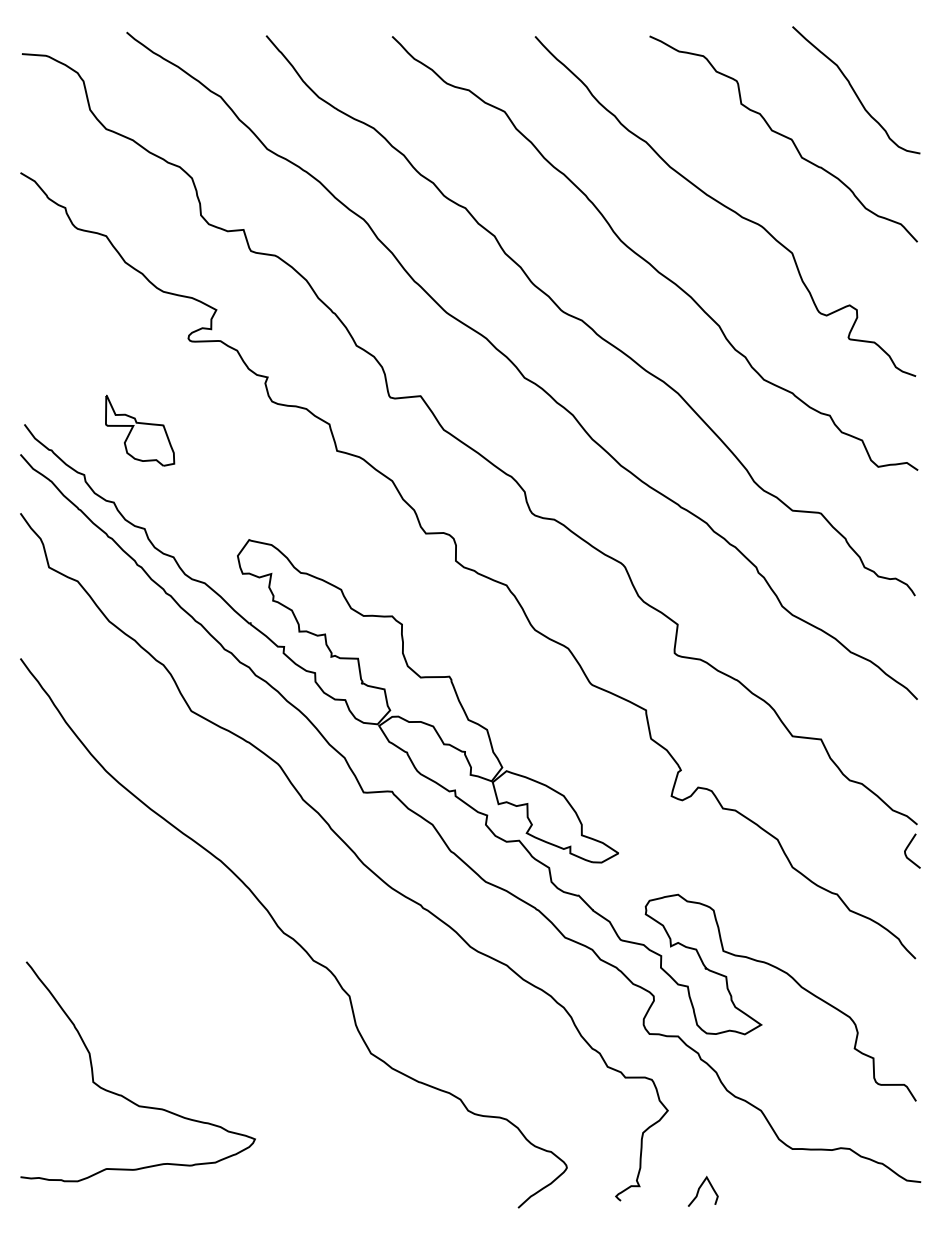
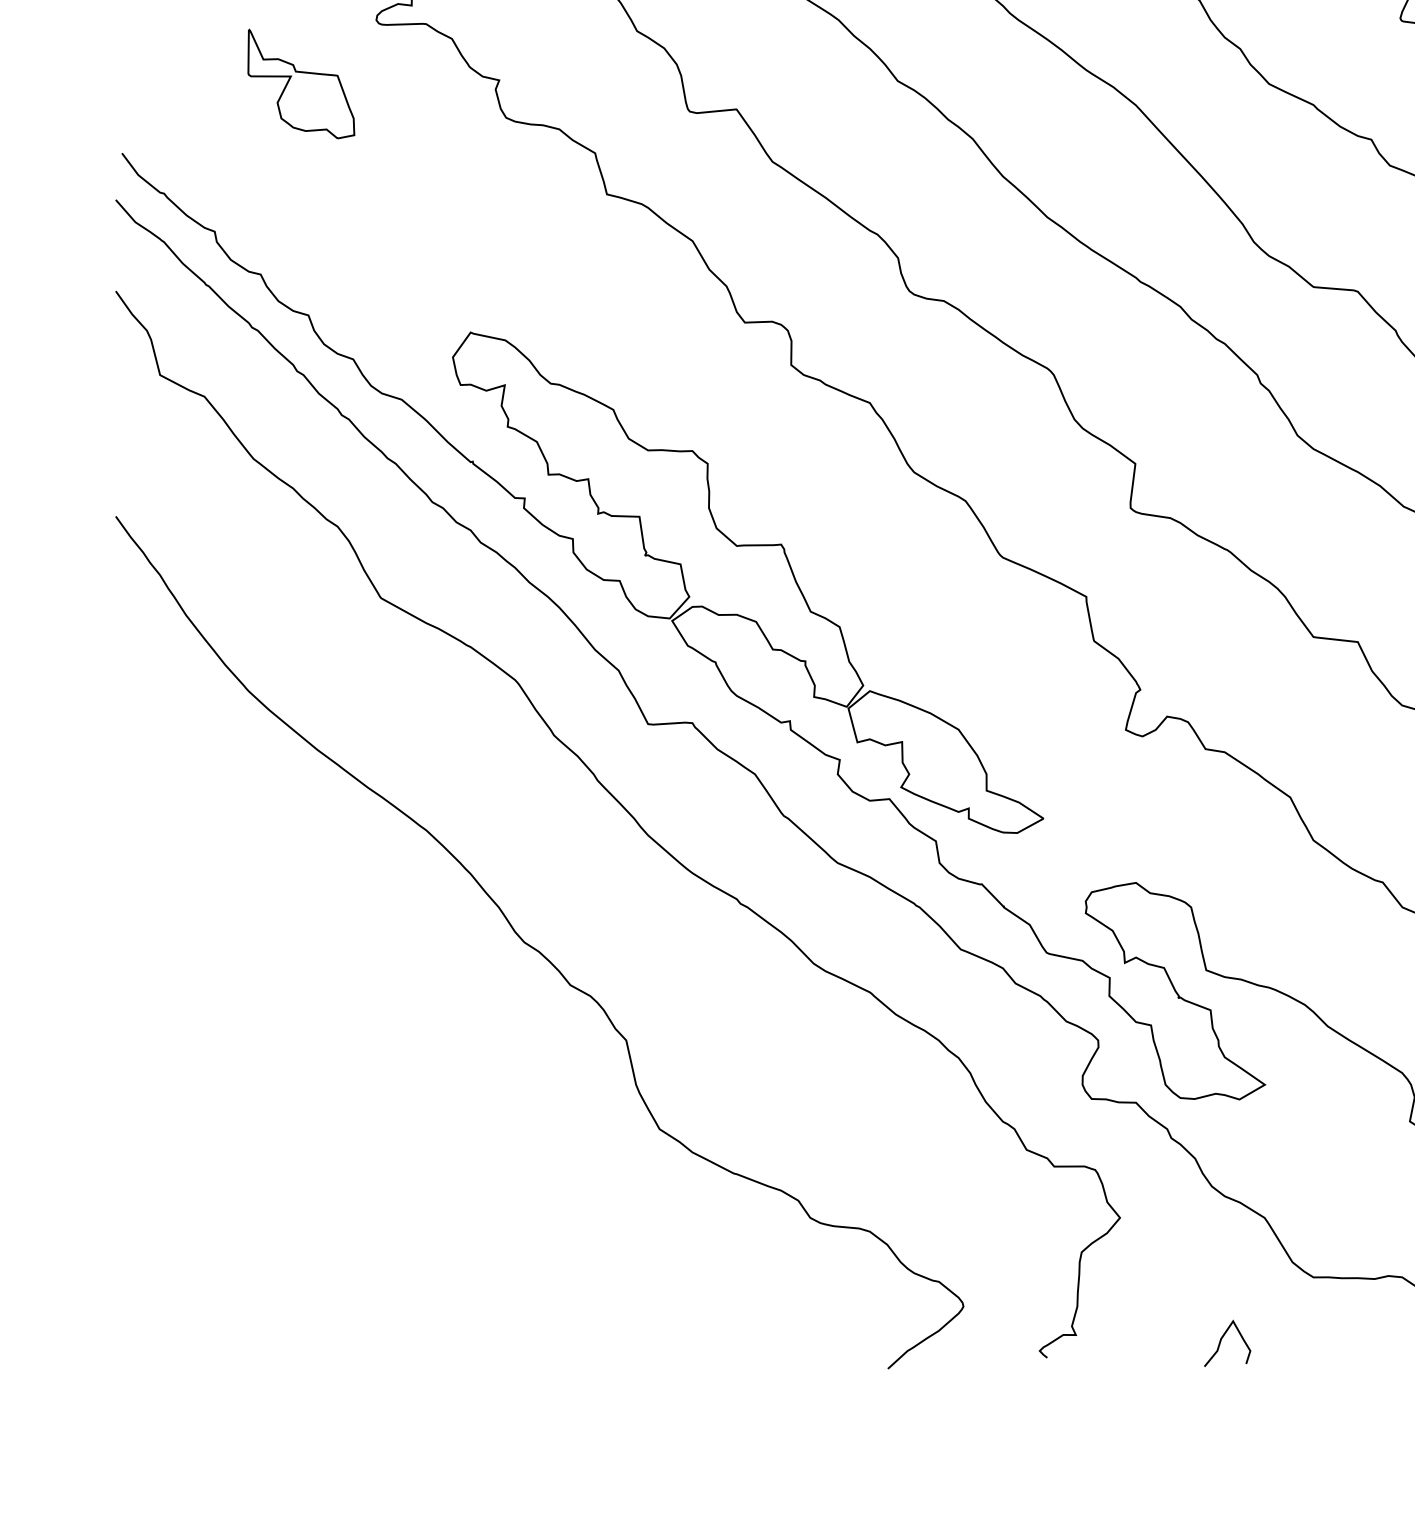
part: (140, 430) -> (301, 83), moved
curve: (123, 1095) -> (275, 1194), removed
curve: (700, 1188) -> (1223, 1338), moved

